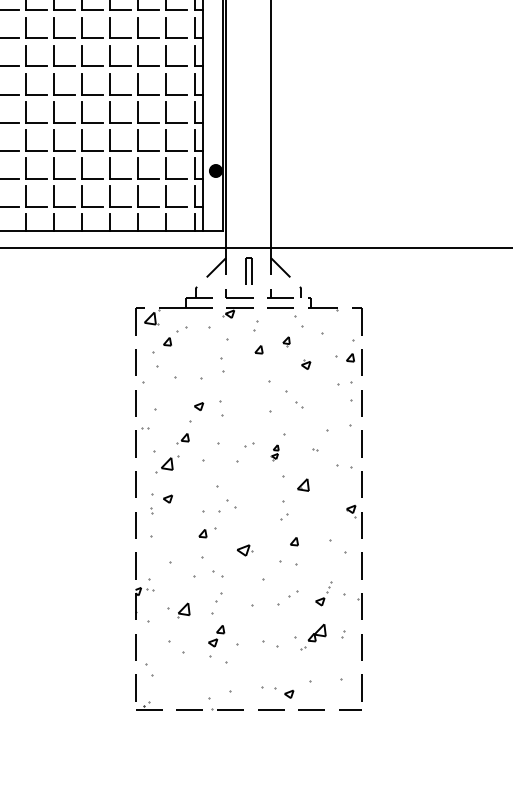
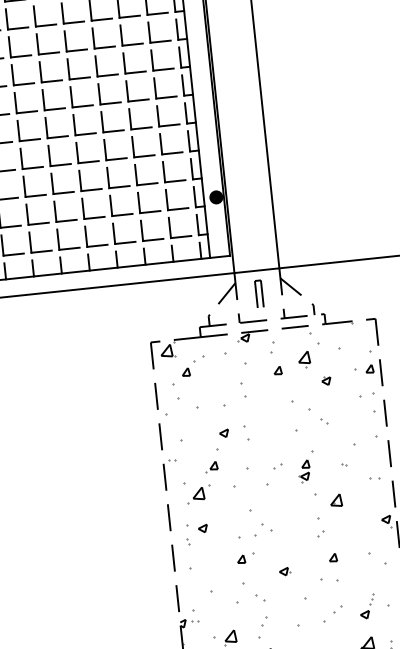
part: (286, 341) -> (304, 359), size x1.67
part: (274, 452) -> (304, 471), size x1.43
part: (344, 466) -> (375, 477), size x0.62
part: (245, 550) -> (285, 571), size x0.71

